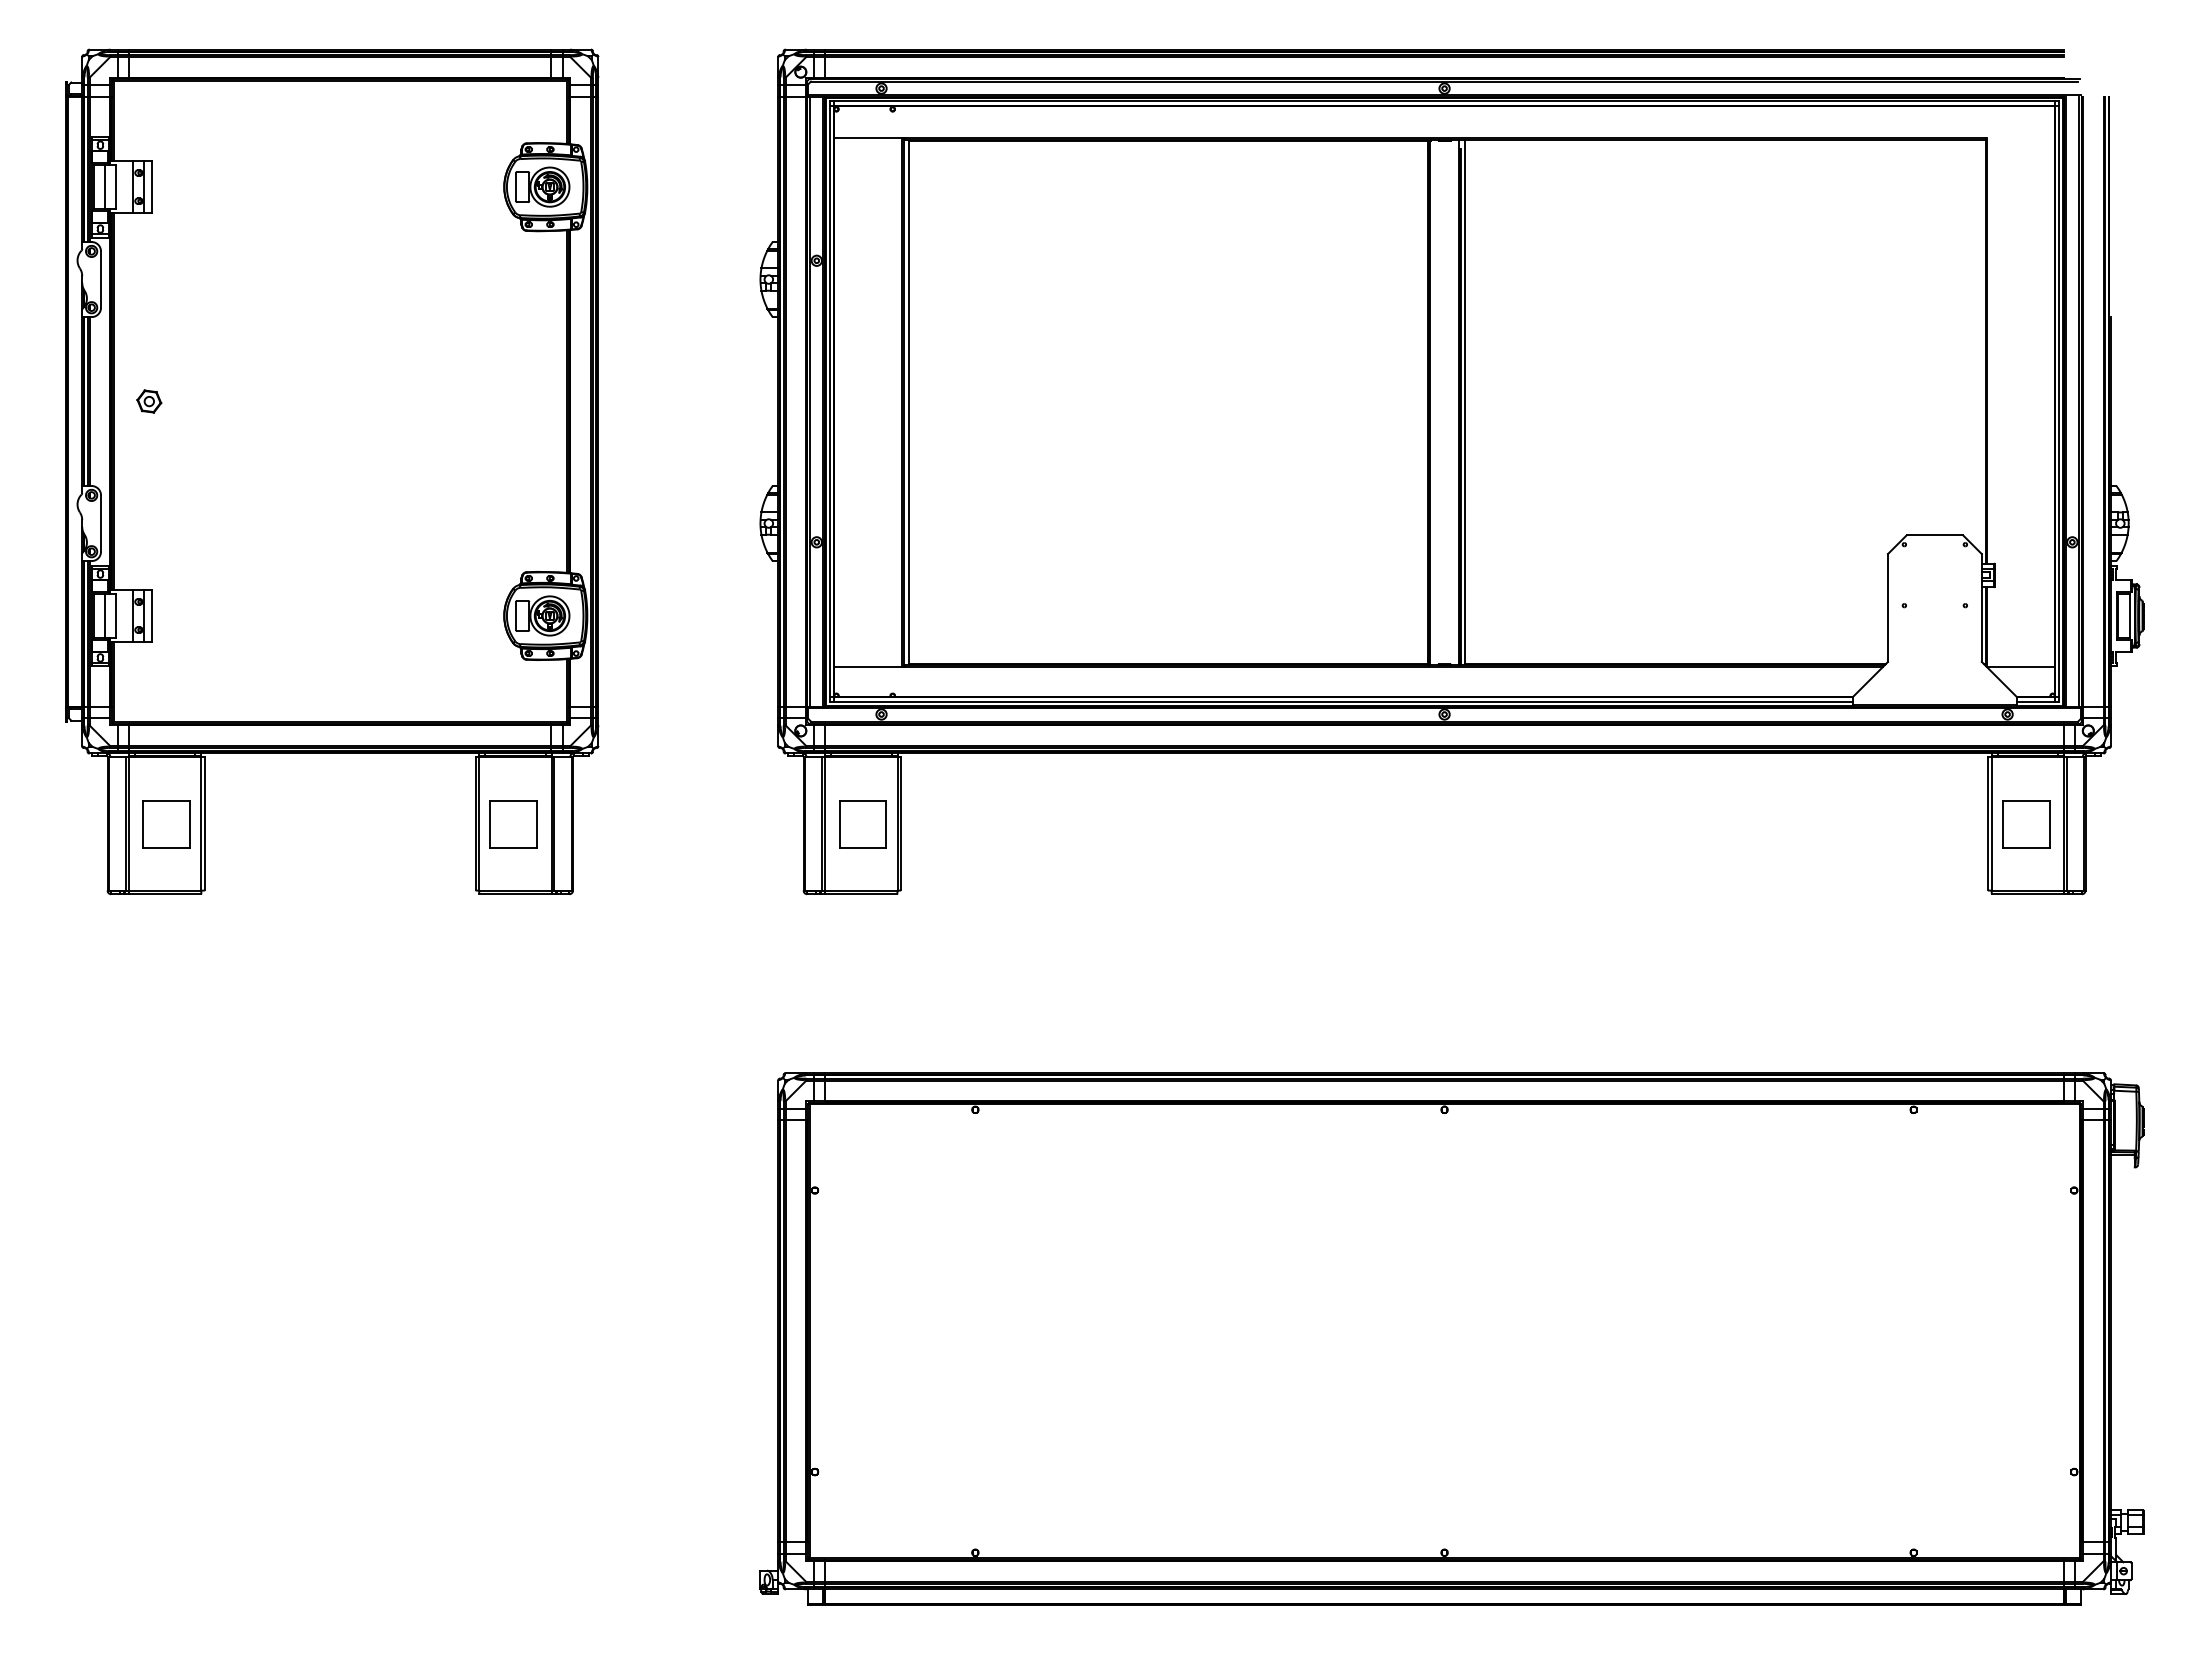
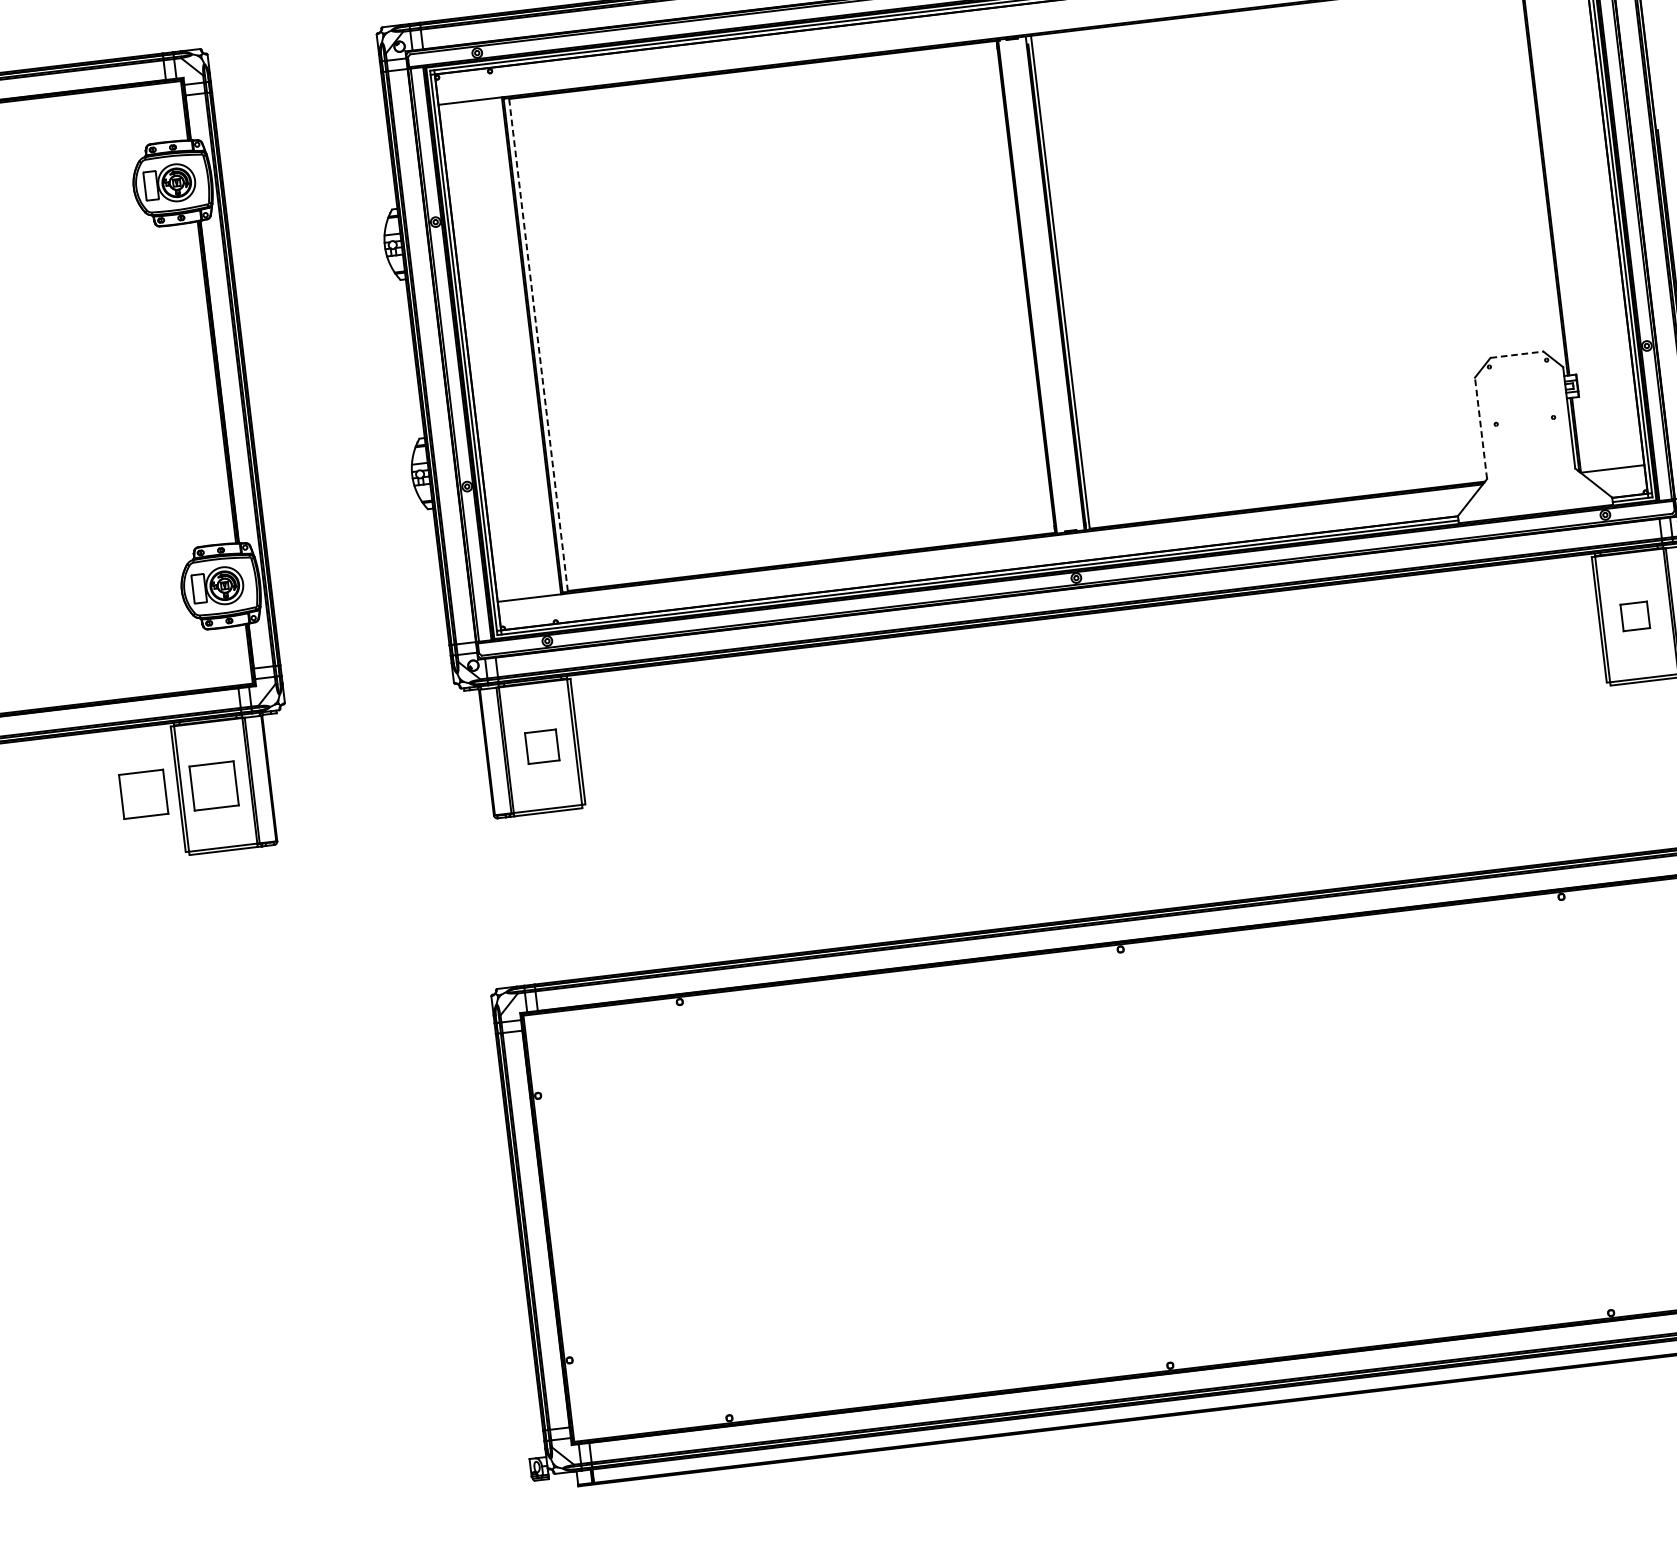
line: (909, 402) -> (538, 344), solid -> dashed
line: (1935, 535) -> (1517, 354), solid -> dashed
line: (1887, 608) -> (1480, 428), solid -> dashed
part: (438, 824) -> (143, 794), added
part: (862, 824) -> (541, 746), size x0.7
part: (2026, 824) -> (1635, 616), size x0.6

